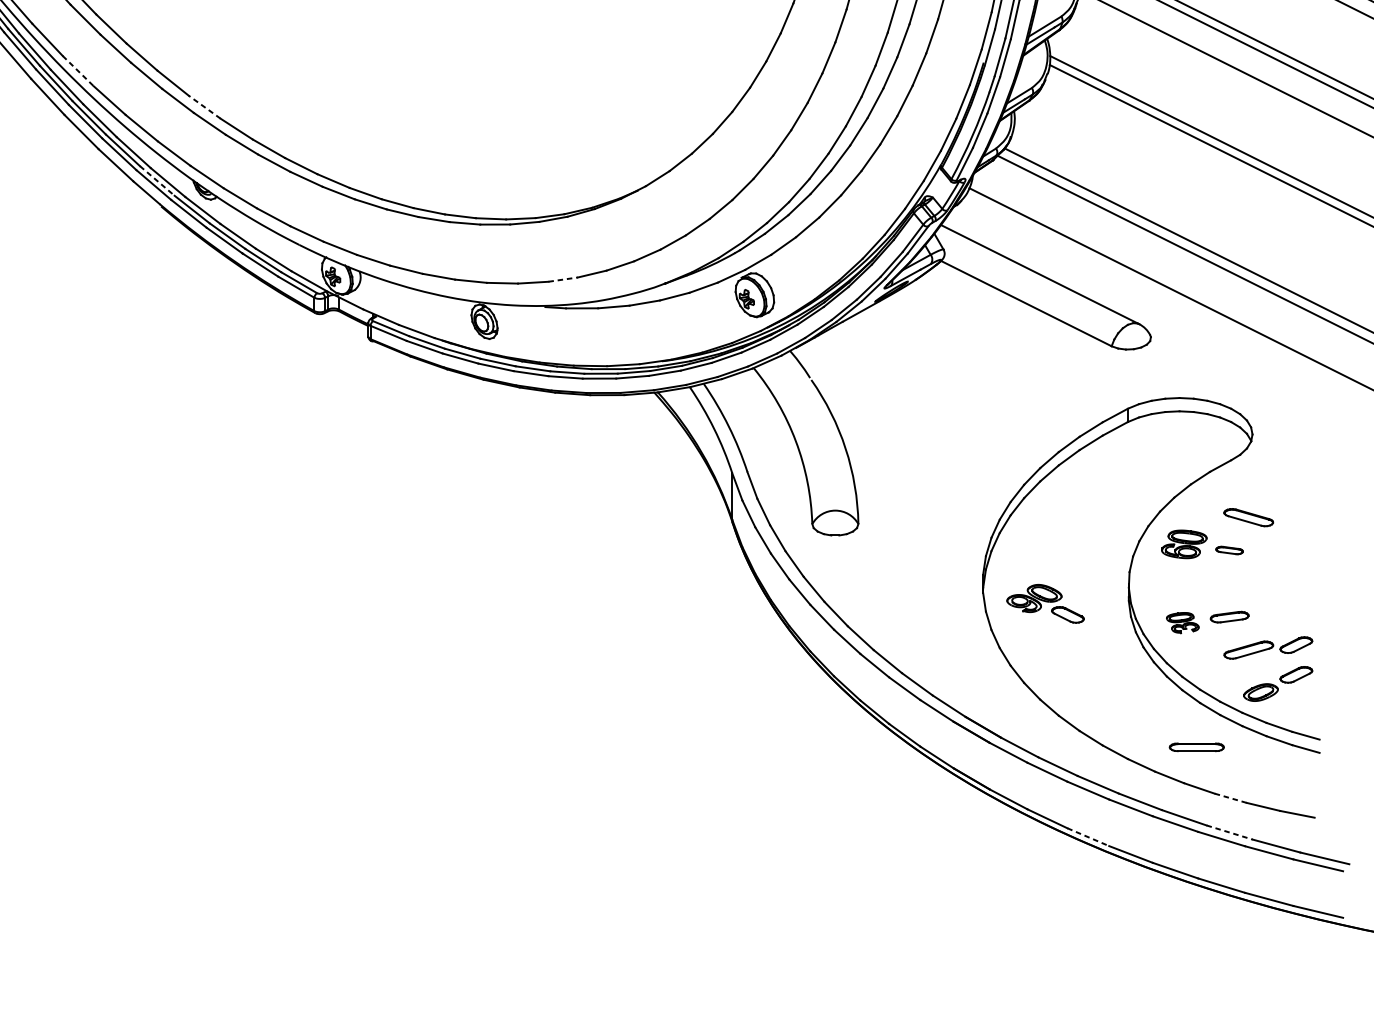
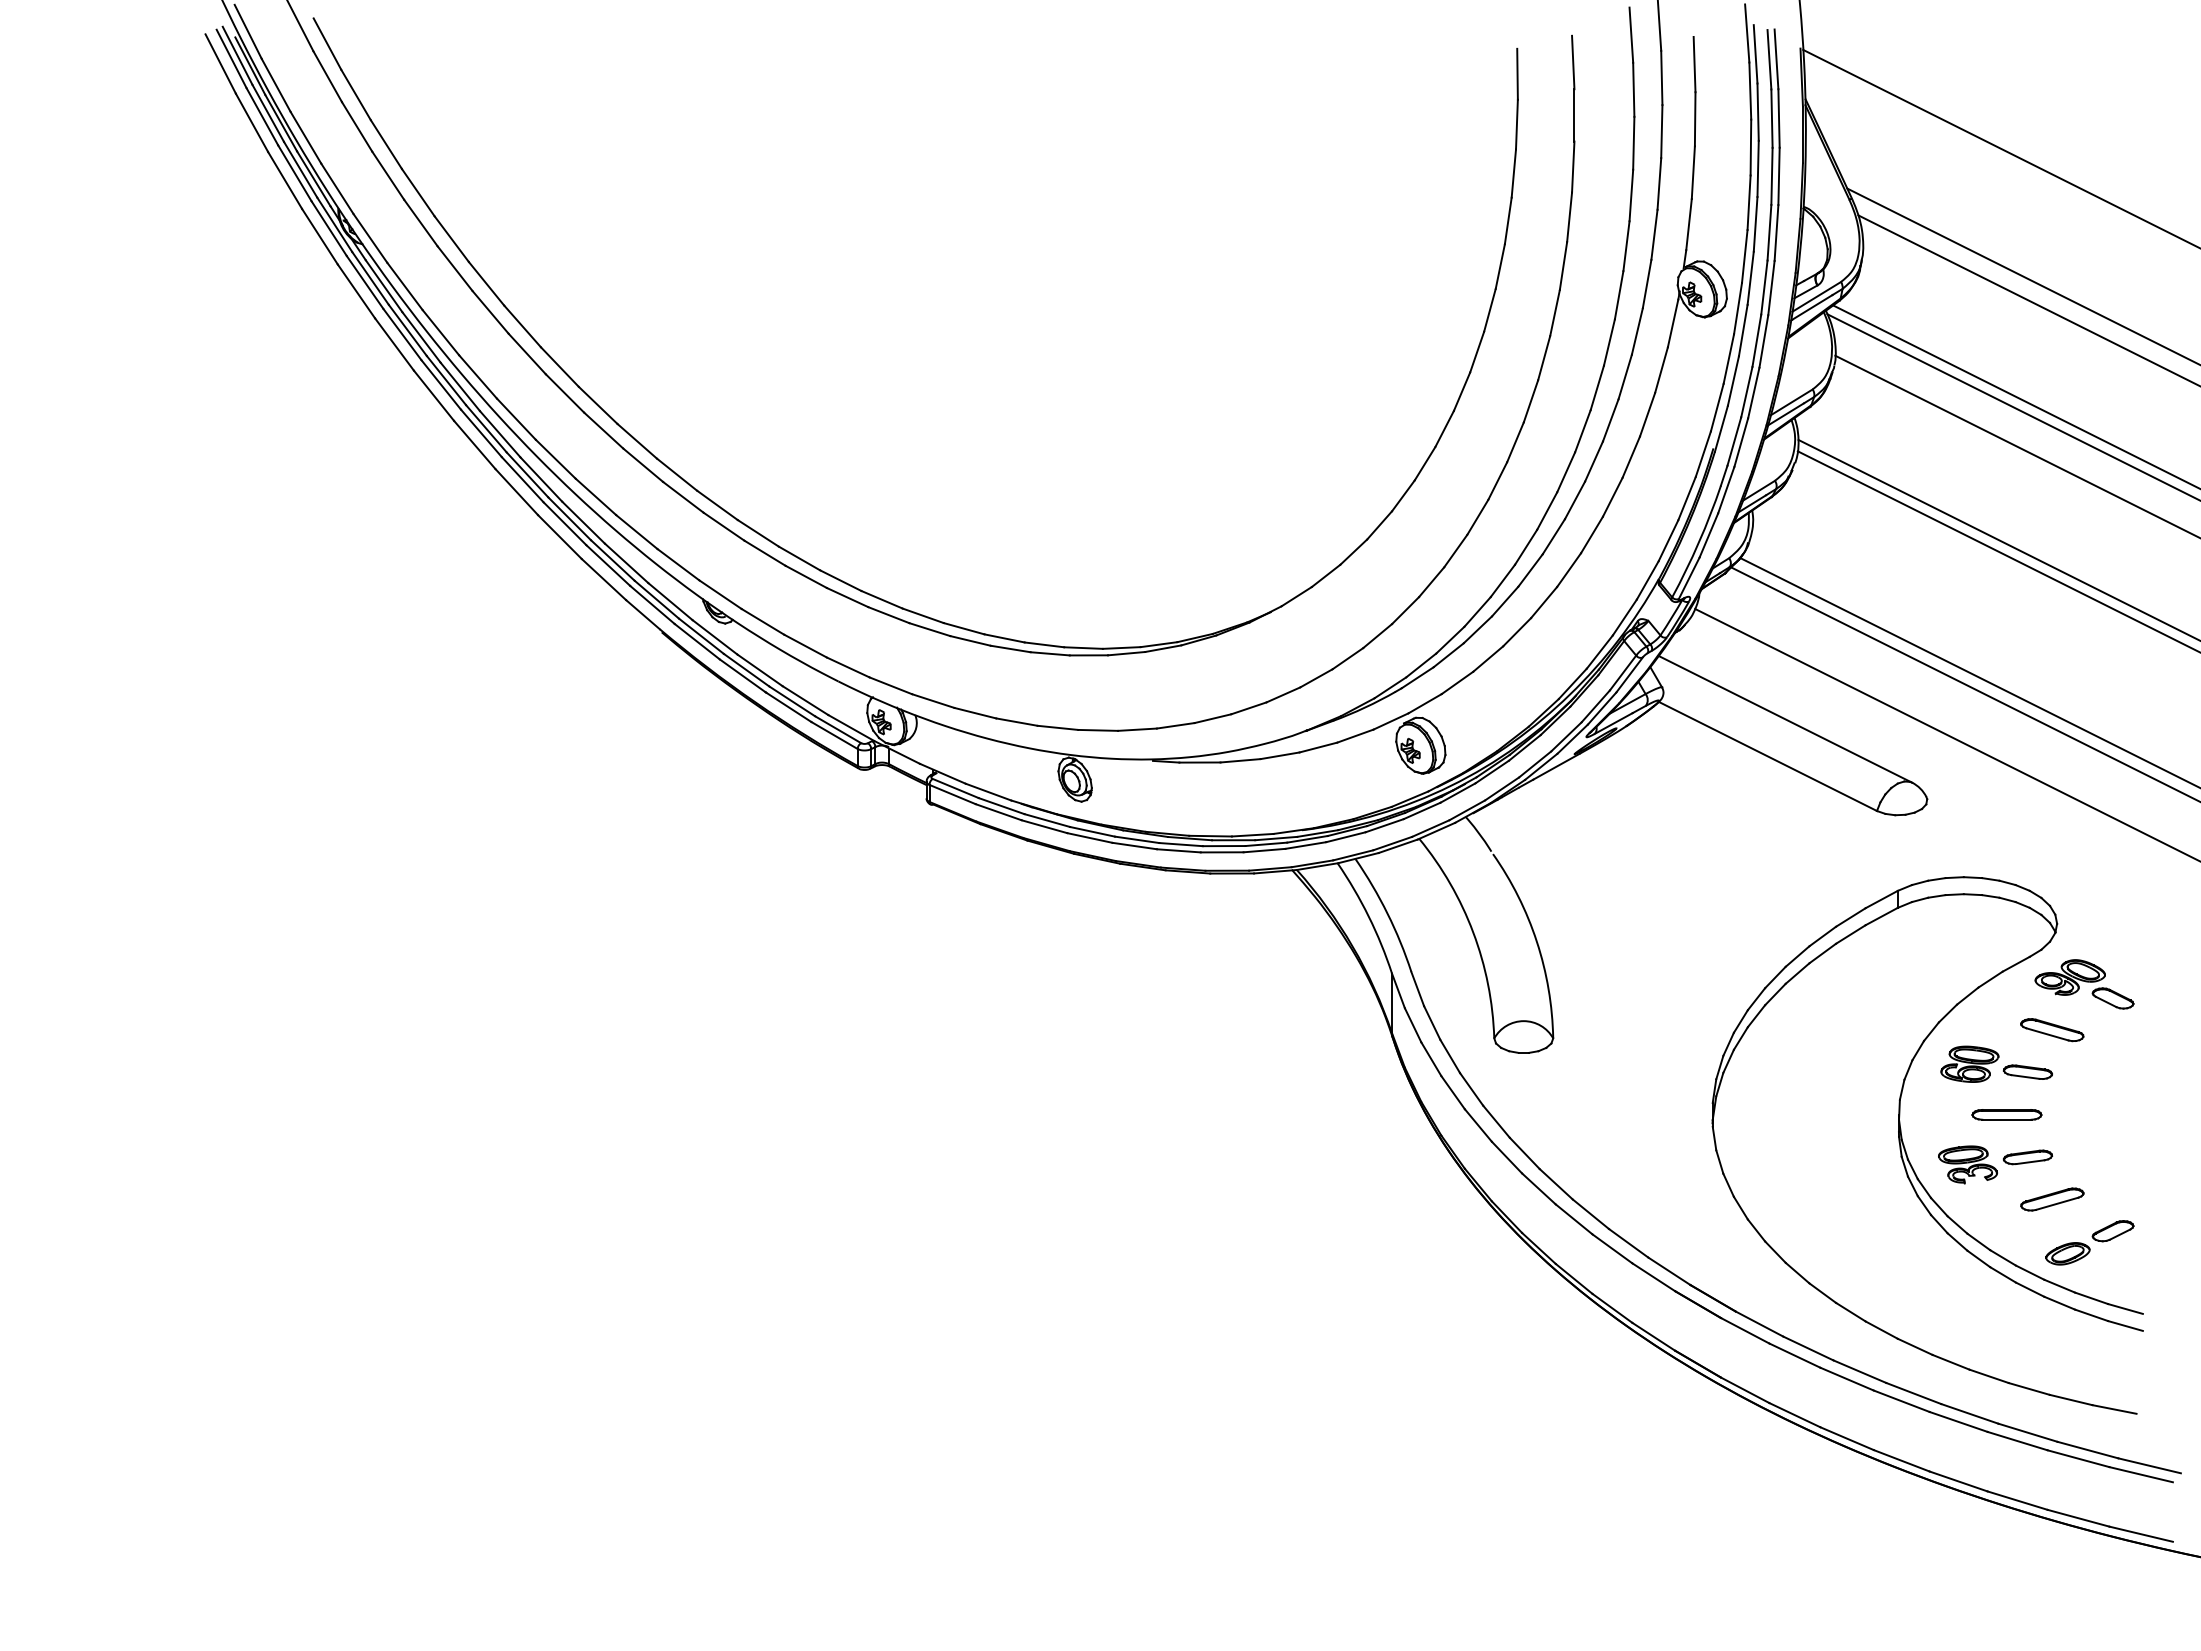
line: (78, 71) -> (555, 459), dashed -> solid
line: (204, 107) -> (717, 505), dashed -> solid
line: (157, 180) -> (657, 599), dashed -> solid
line: (563, 279) -> (1176, 725), dashed -> solid
part: (1229, 550) -> (2027, 1071), size x1.43
part: (1045, 603) -> (2084, 984), moved
part: (1182, 622) -> (1967, 1164), size x1.43
part: (1295, 645) -> (2112, 1193), removed
part: (1196, 747) -> (2006, 1114), moved
line: (1230, 798) -> (2029, 1389), dashed -> solid
line: (1229, 832) -> (2027, 1432), dashed -> solid
line: (1088, 837) -> (1847, 1438), dashed -> solid

